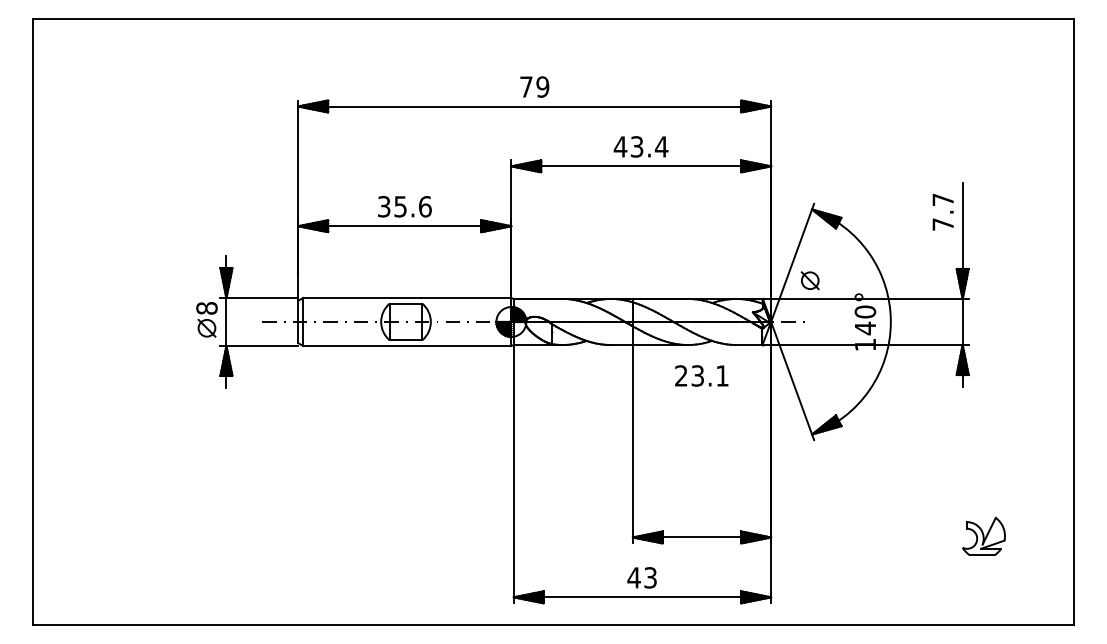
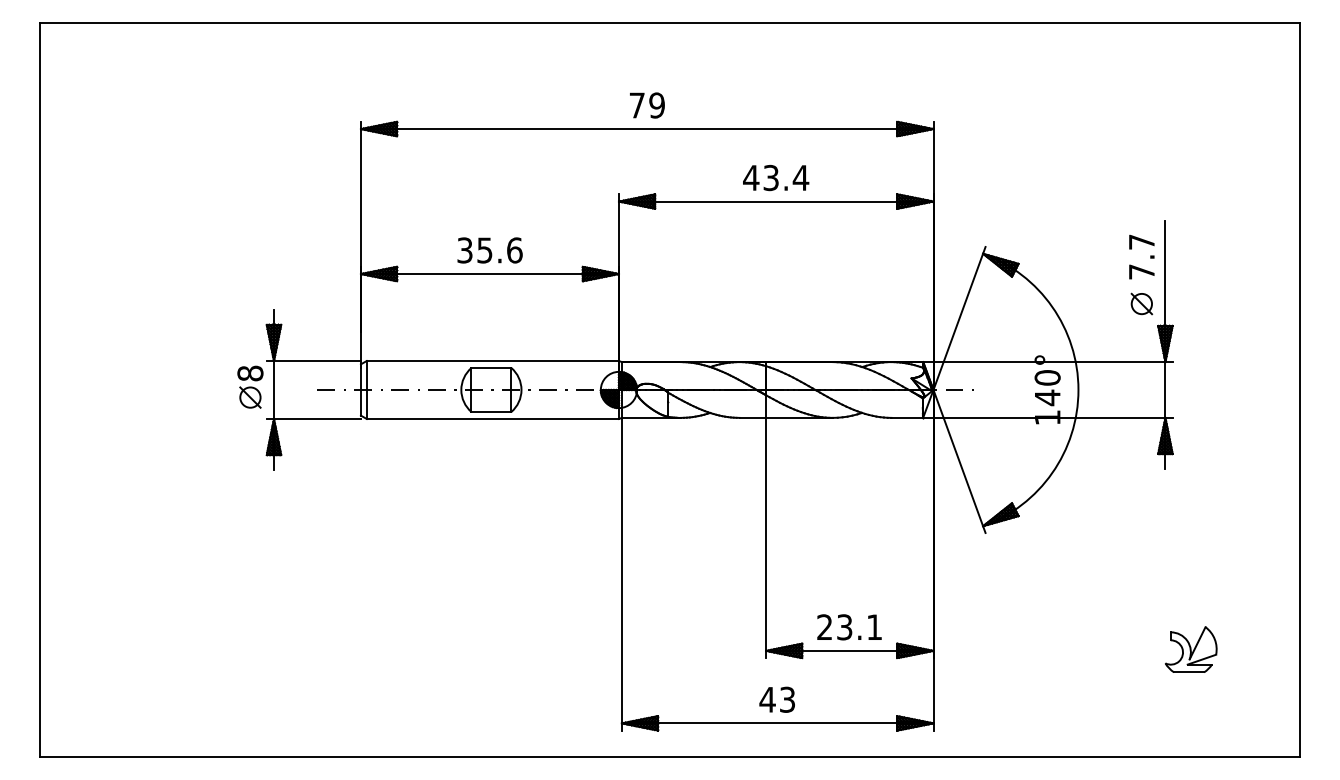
part: (809, 280) -> (1141, 303), moved
text: (701, 376) -> (849, 627), moved

